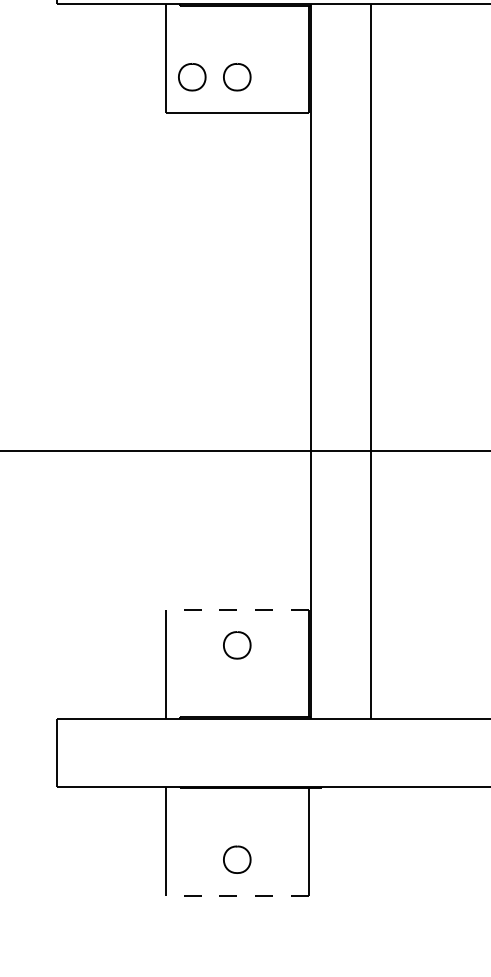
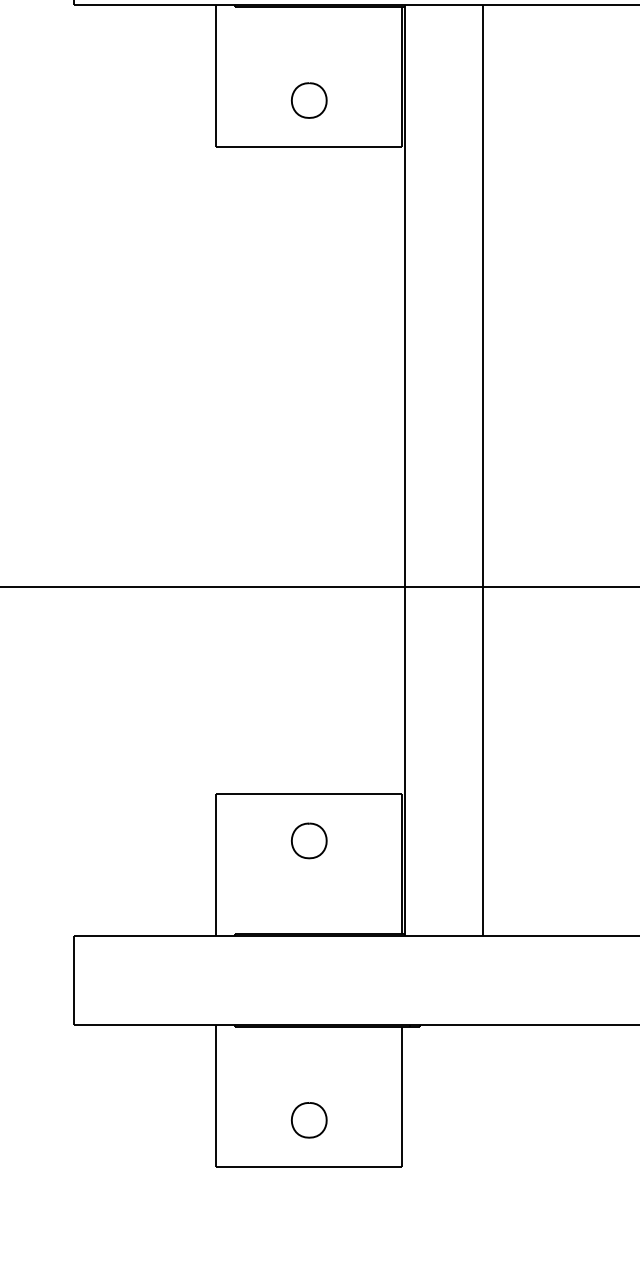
part: (192, 77) -> (250, 100), removed
line: (236, 609) -> (308, 794), dashed -> solid
line: (236, 895) -> (308, 1166), dashed -> solid

